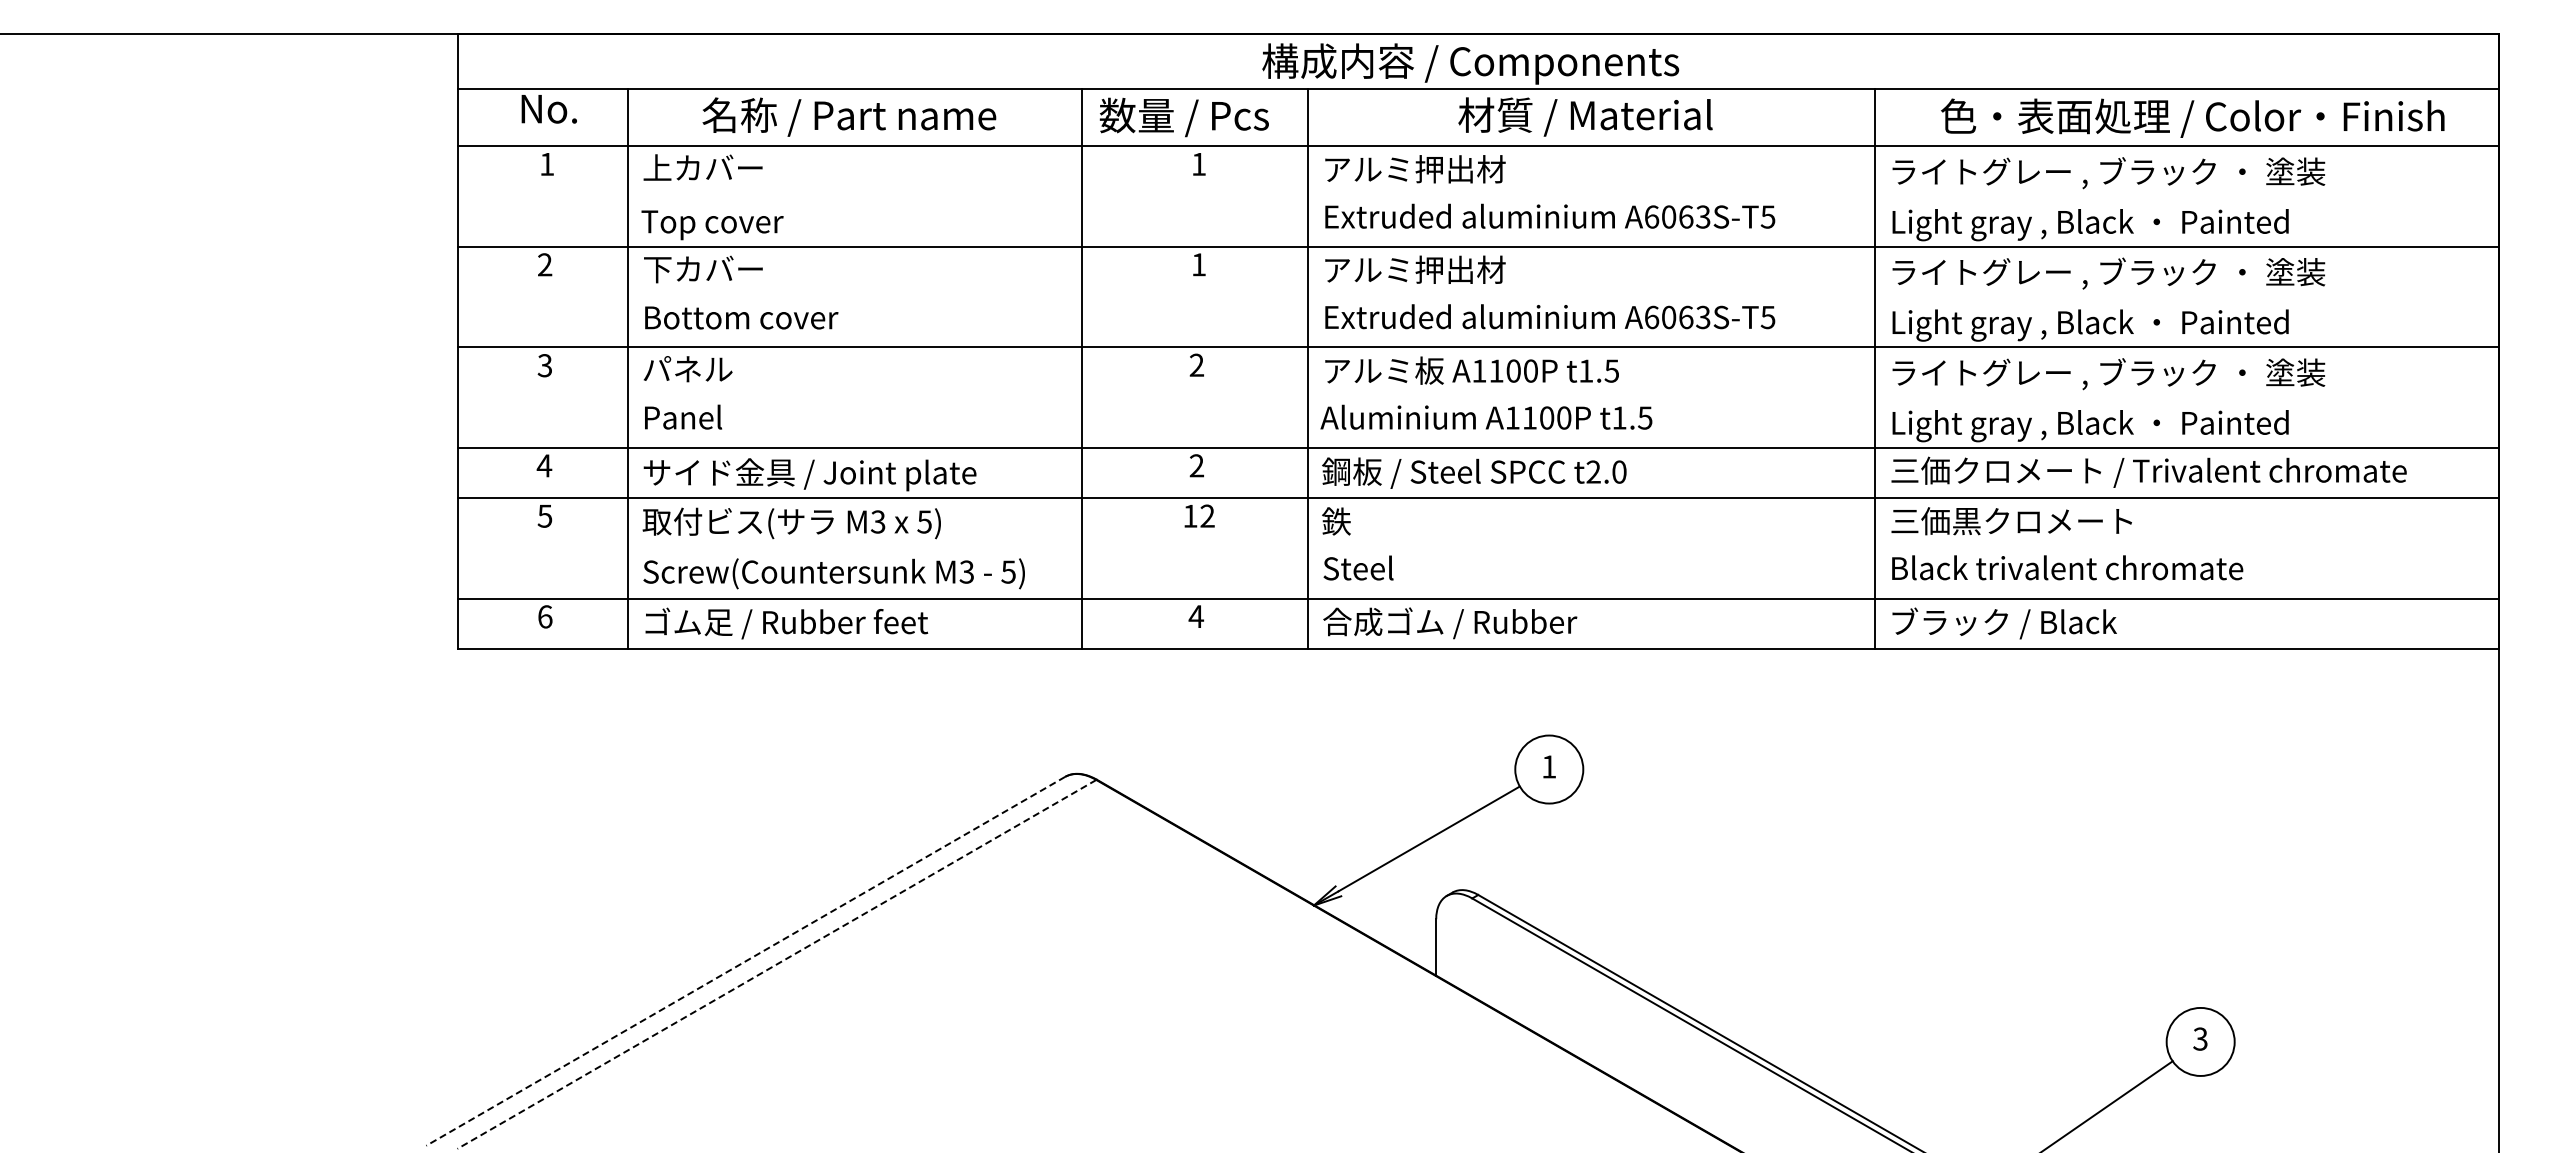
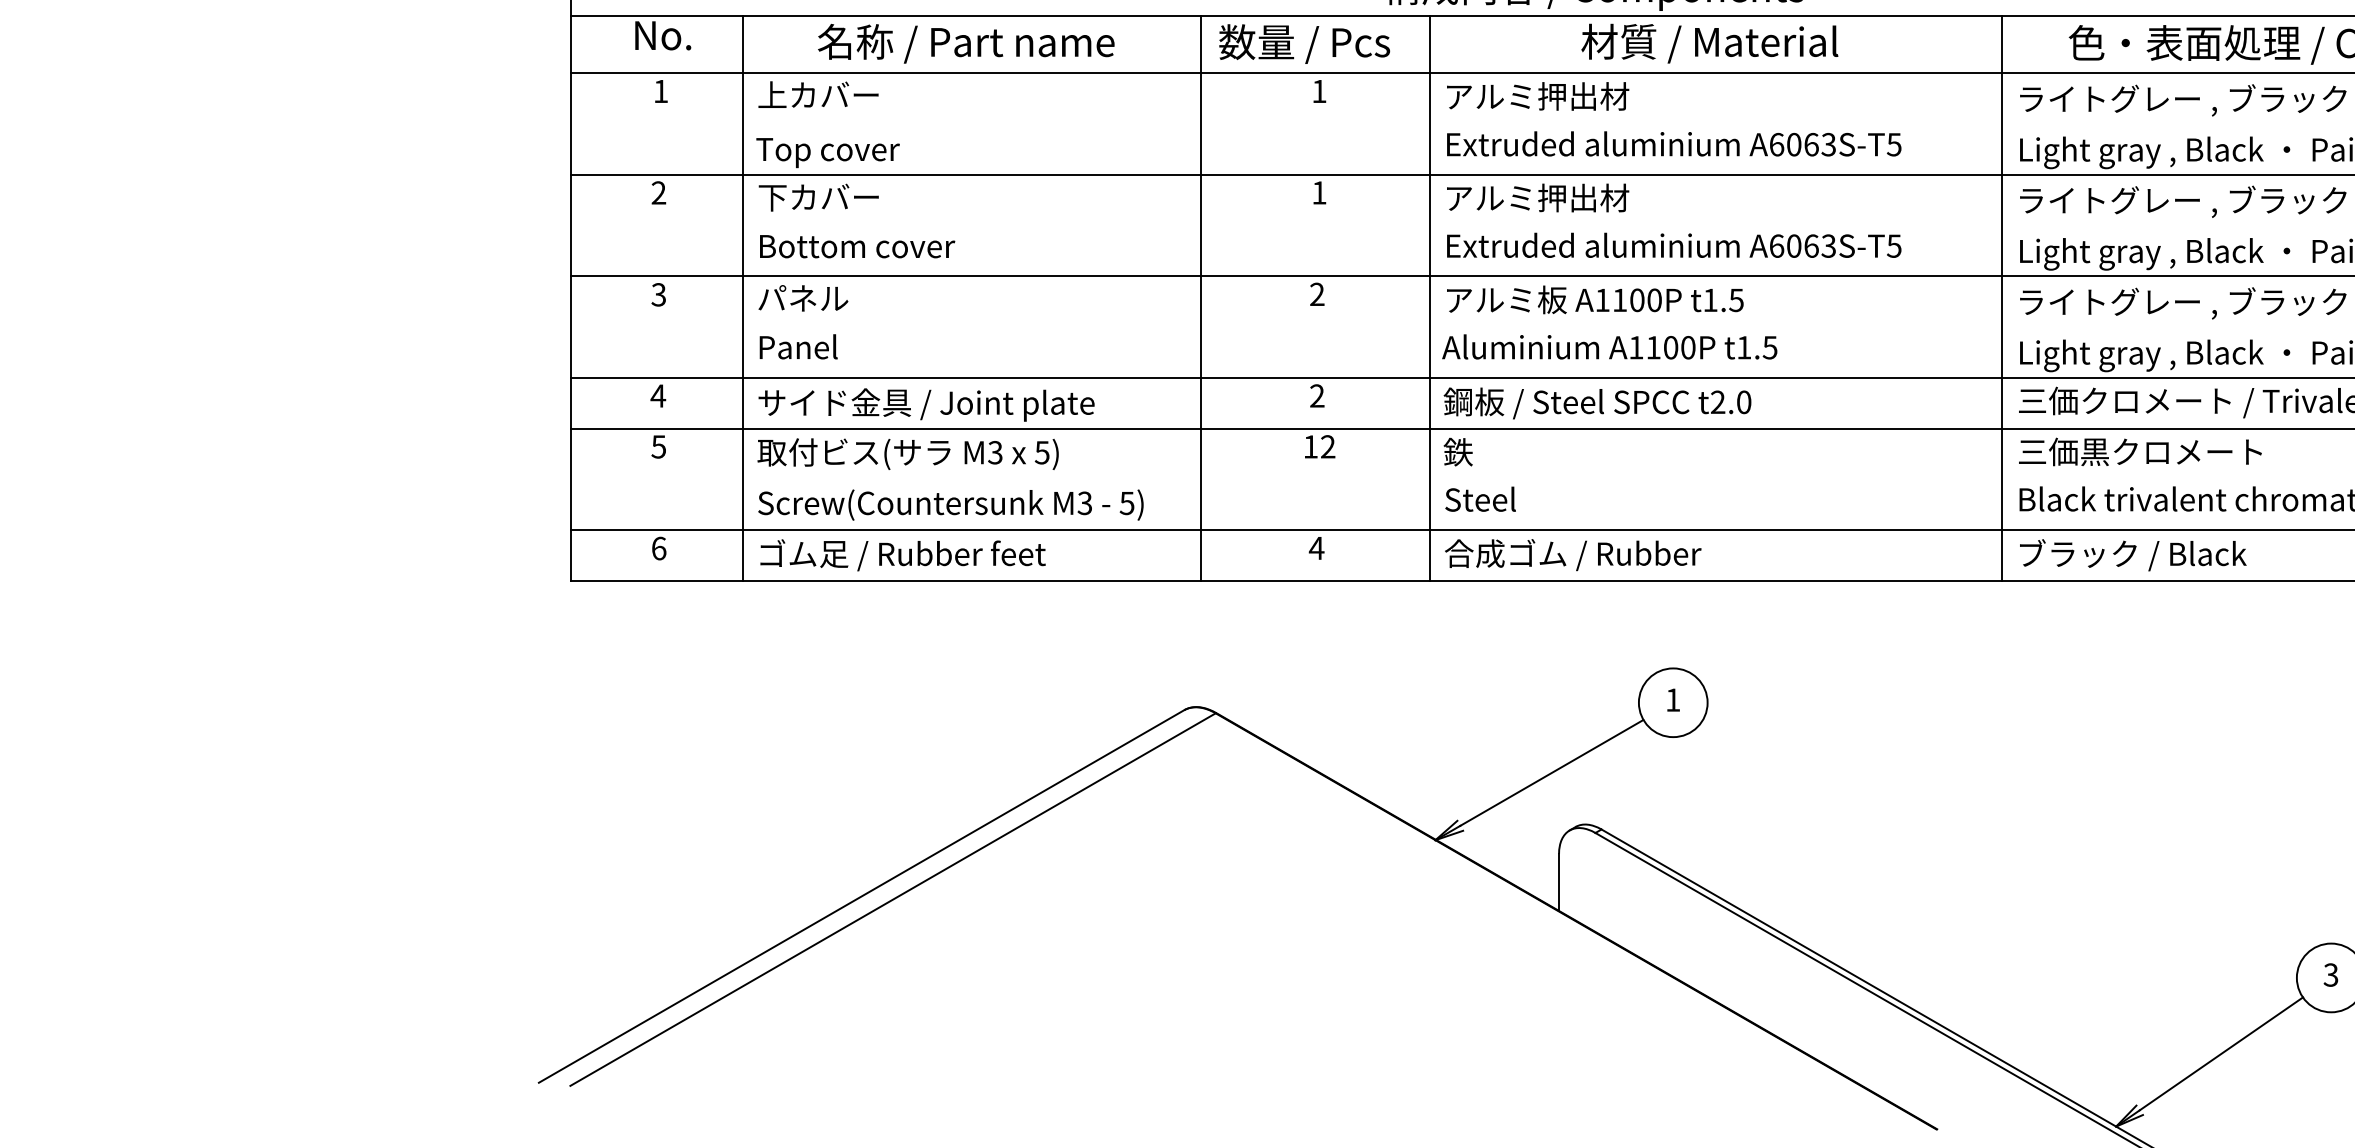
line: (745, 961) -> (861, 896), dashed -> solid
line: (776, 964) -> (892, 899), dashed -> solid

